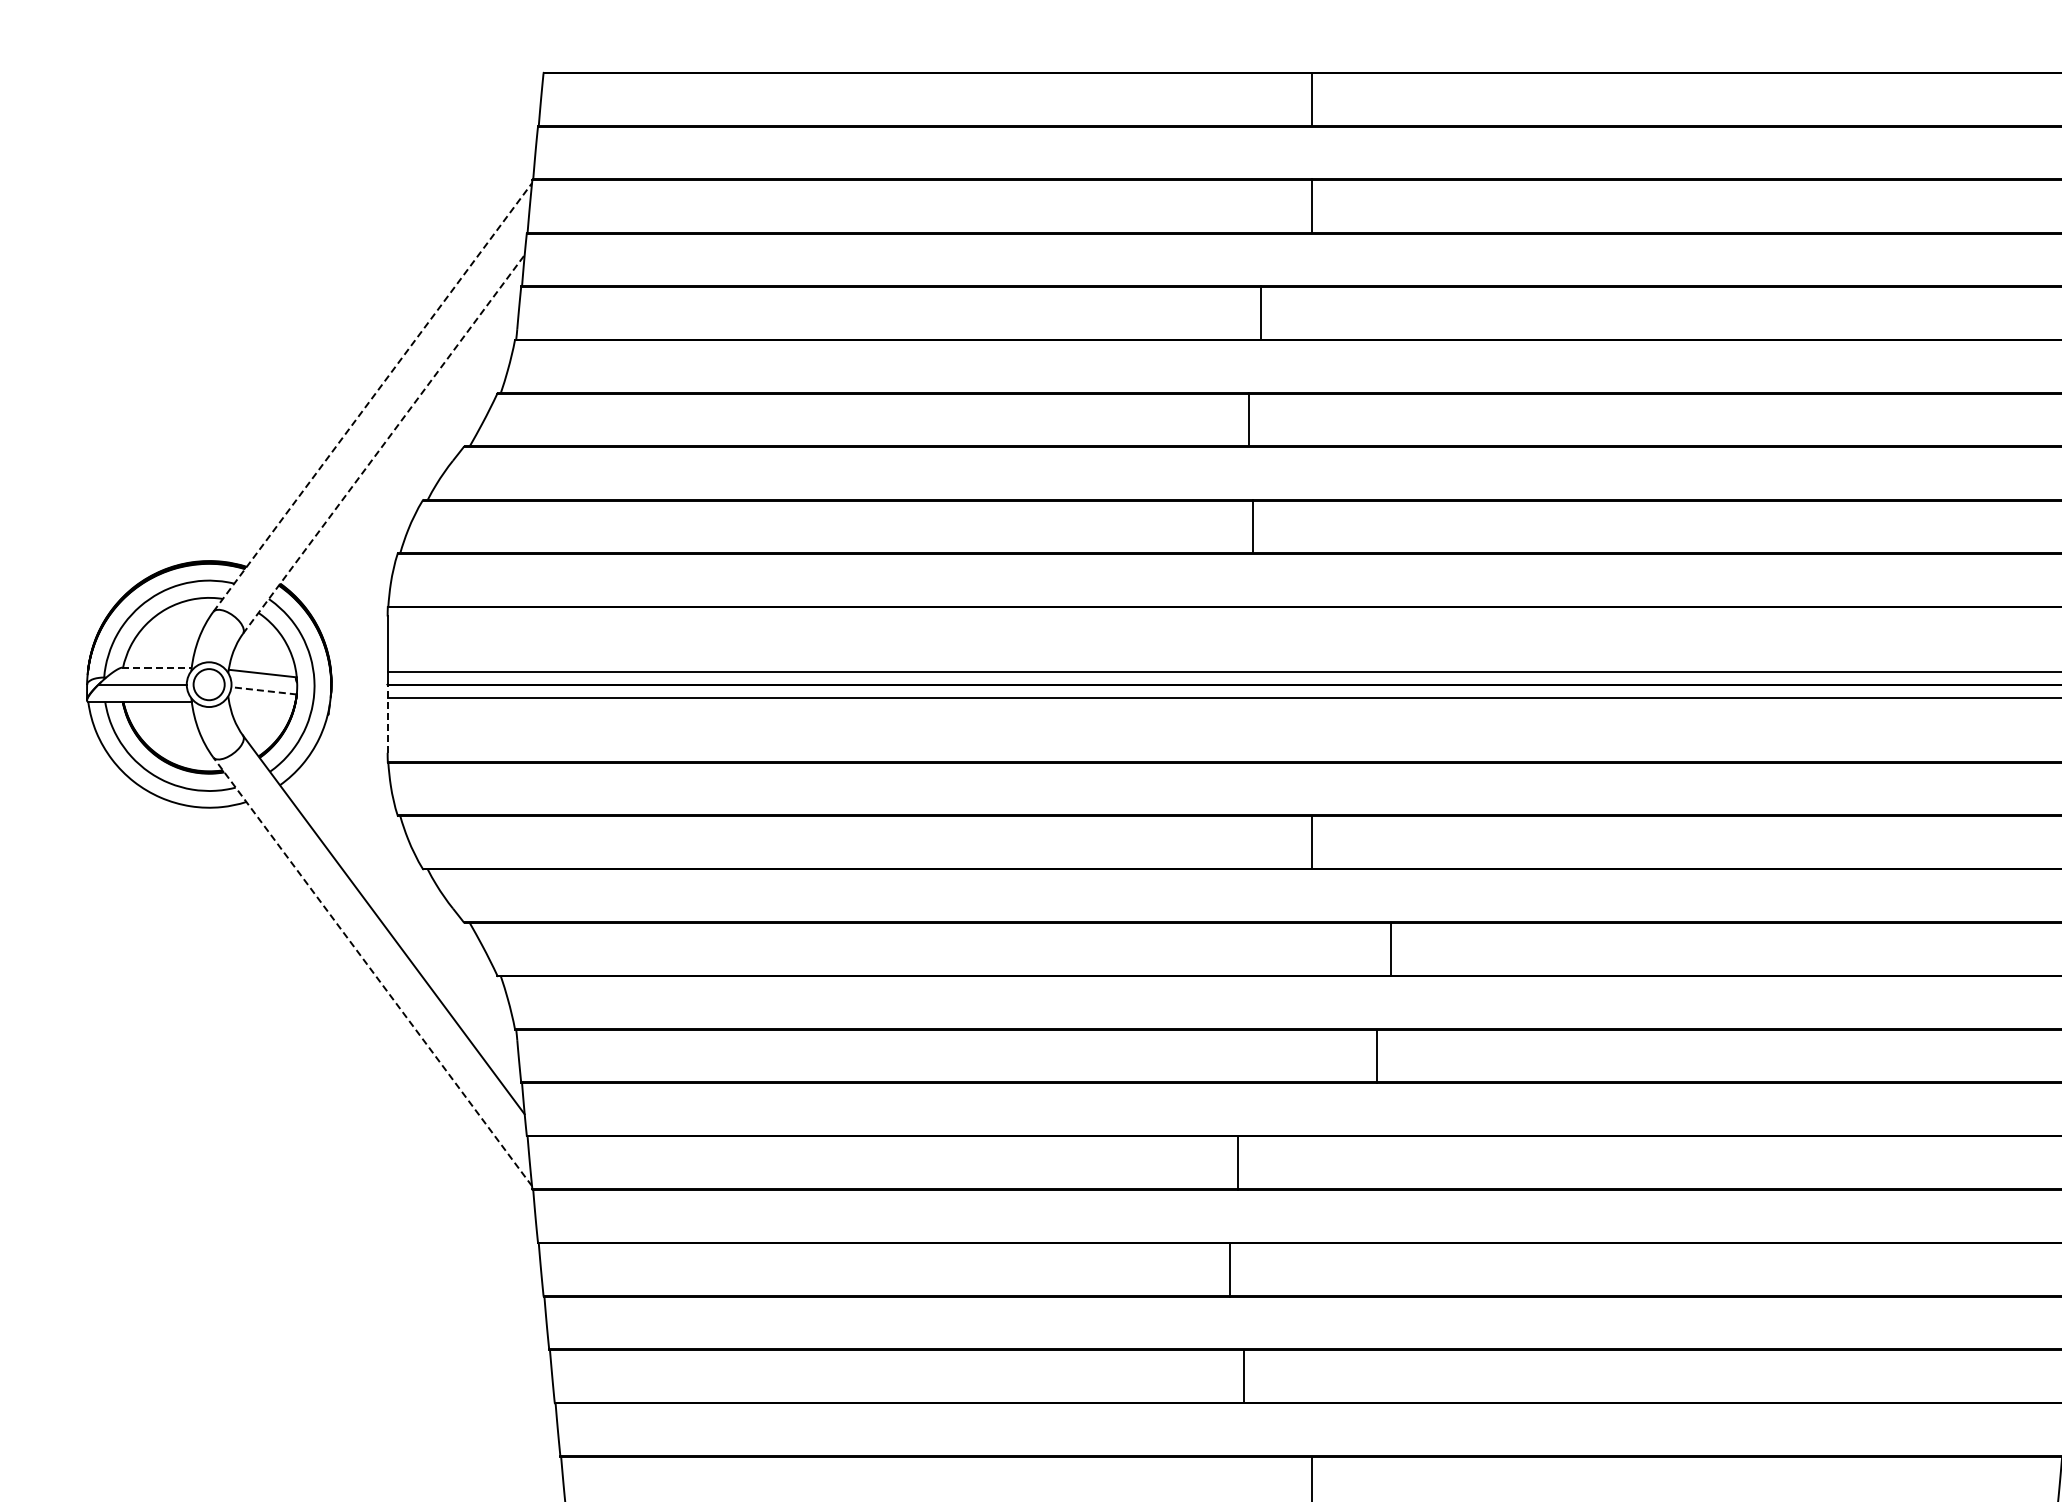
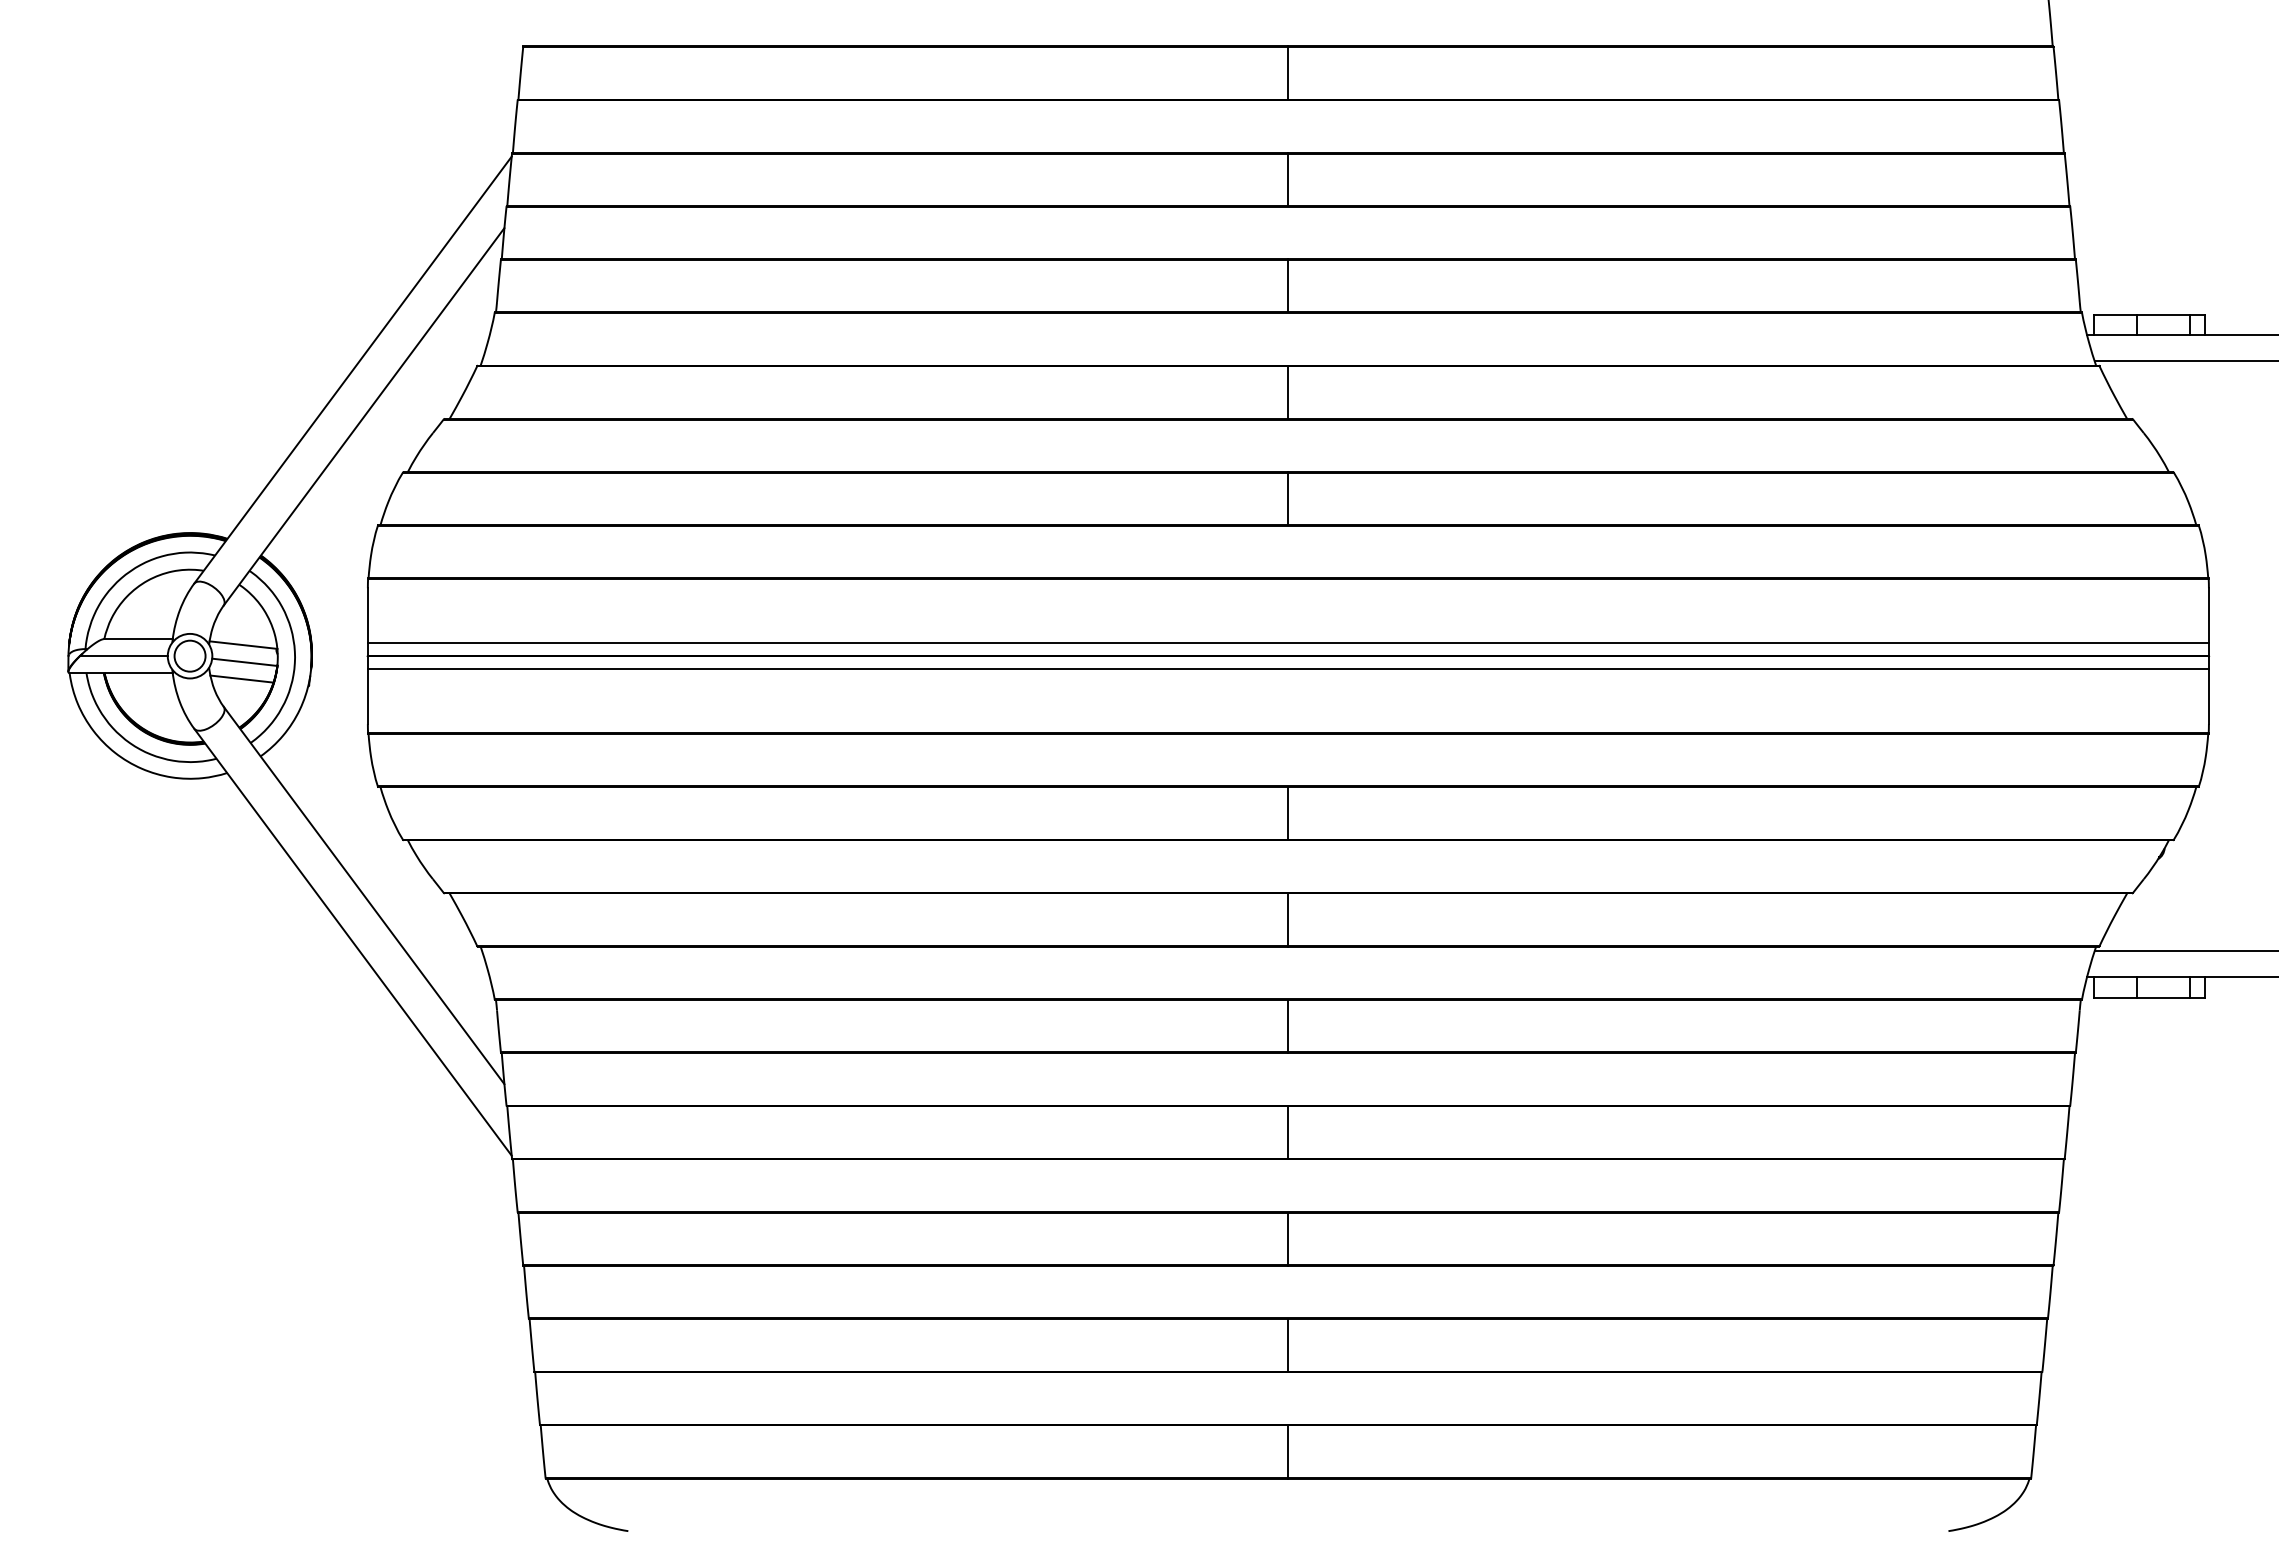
line: (1261, 312) -> (1288, 285), moved
line: (373, 396) -> (353, 369), dashed -> solid
line: (1249, 418) -> (1288, 391), moved
line: (384, 444) -> (364, 416), dashed -> solid
line: (1253, 526) -> (1288, 498), moved
line: (157, 667) -> (138, 639), dashed -> solid
line: (263, 691) -> (244, 662), dashed -> solid
line: (260, 707) -> (241, 678), added
line: (387, 719) -> (367, 690), dashed -> solid
line: (1391, 948) -> (1288, 919), moved
line: (372, 971) -> (352, 941), dashed -> solid
line: (1377, 1056) -> (1288, 1026), moved
line: (1238, 1162) -> (1288, 1132), moved
line: (1230, 1269) -> (1288, 1238), moved
line: (1244, 1376) -> (1288, 1345), moved

